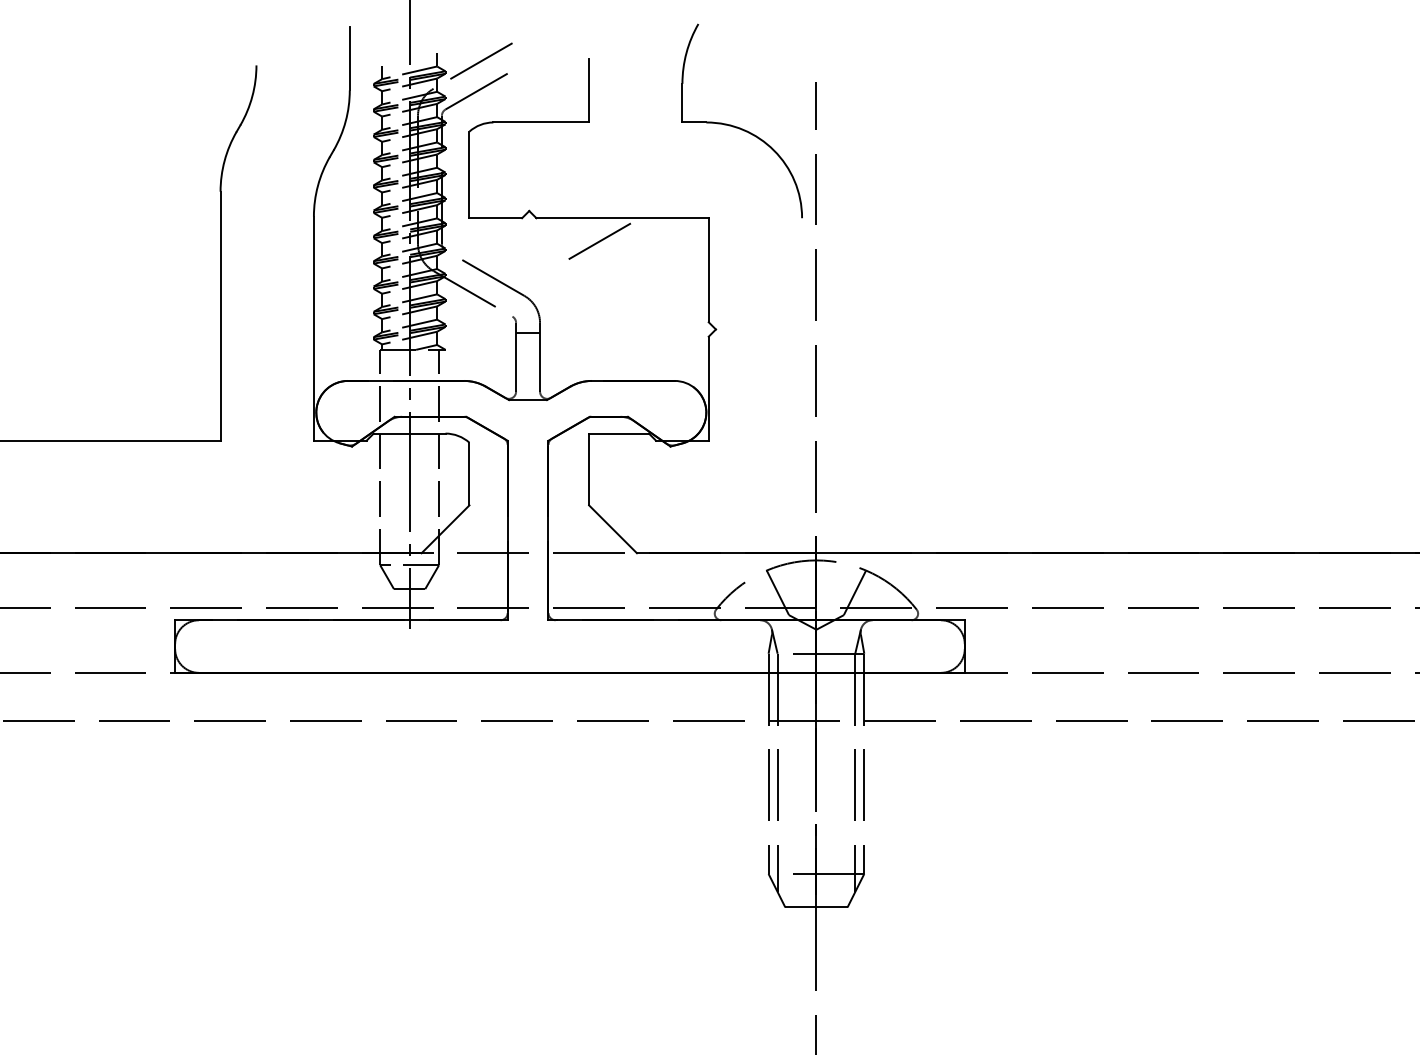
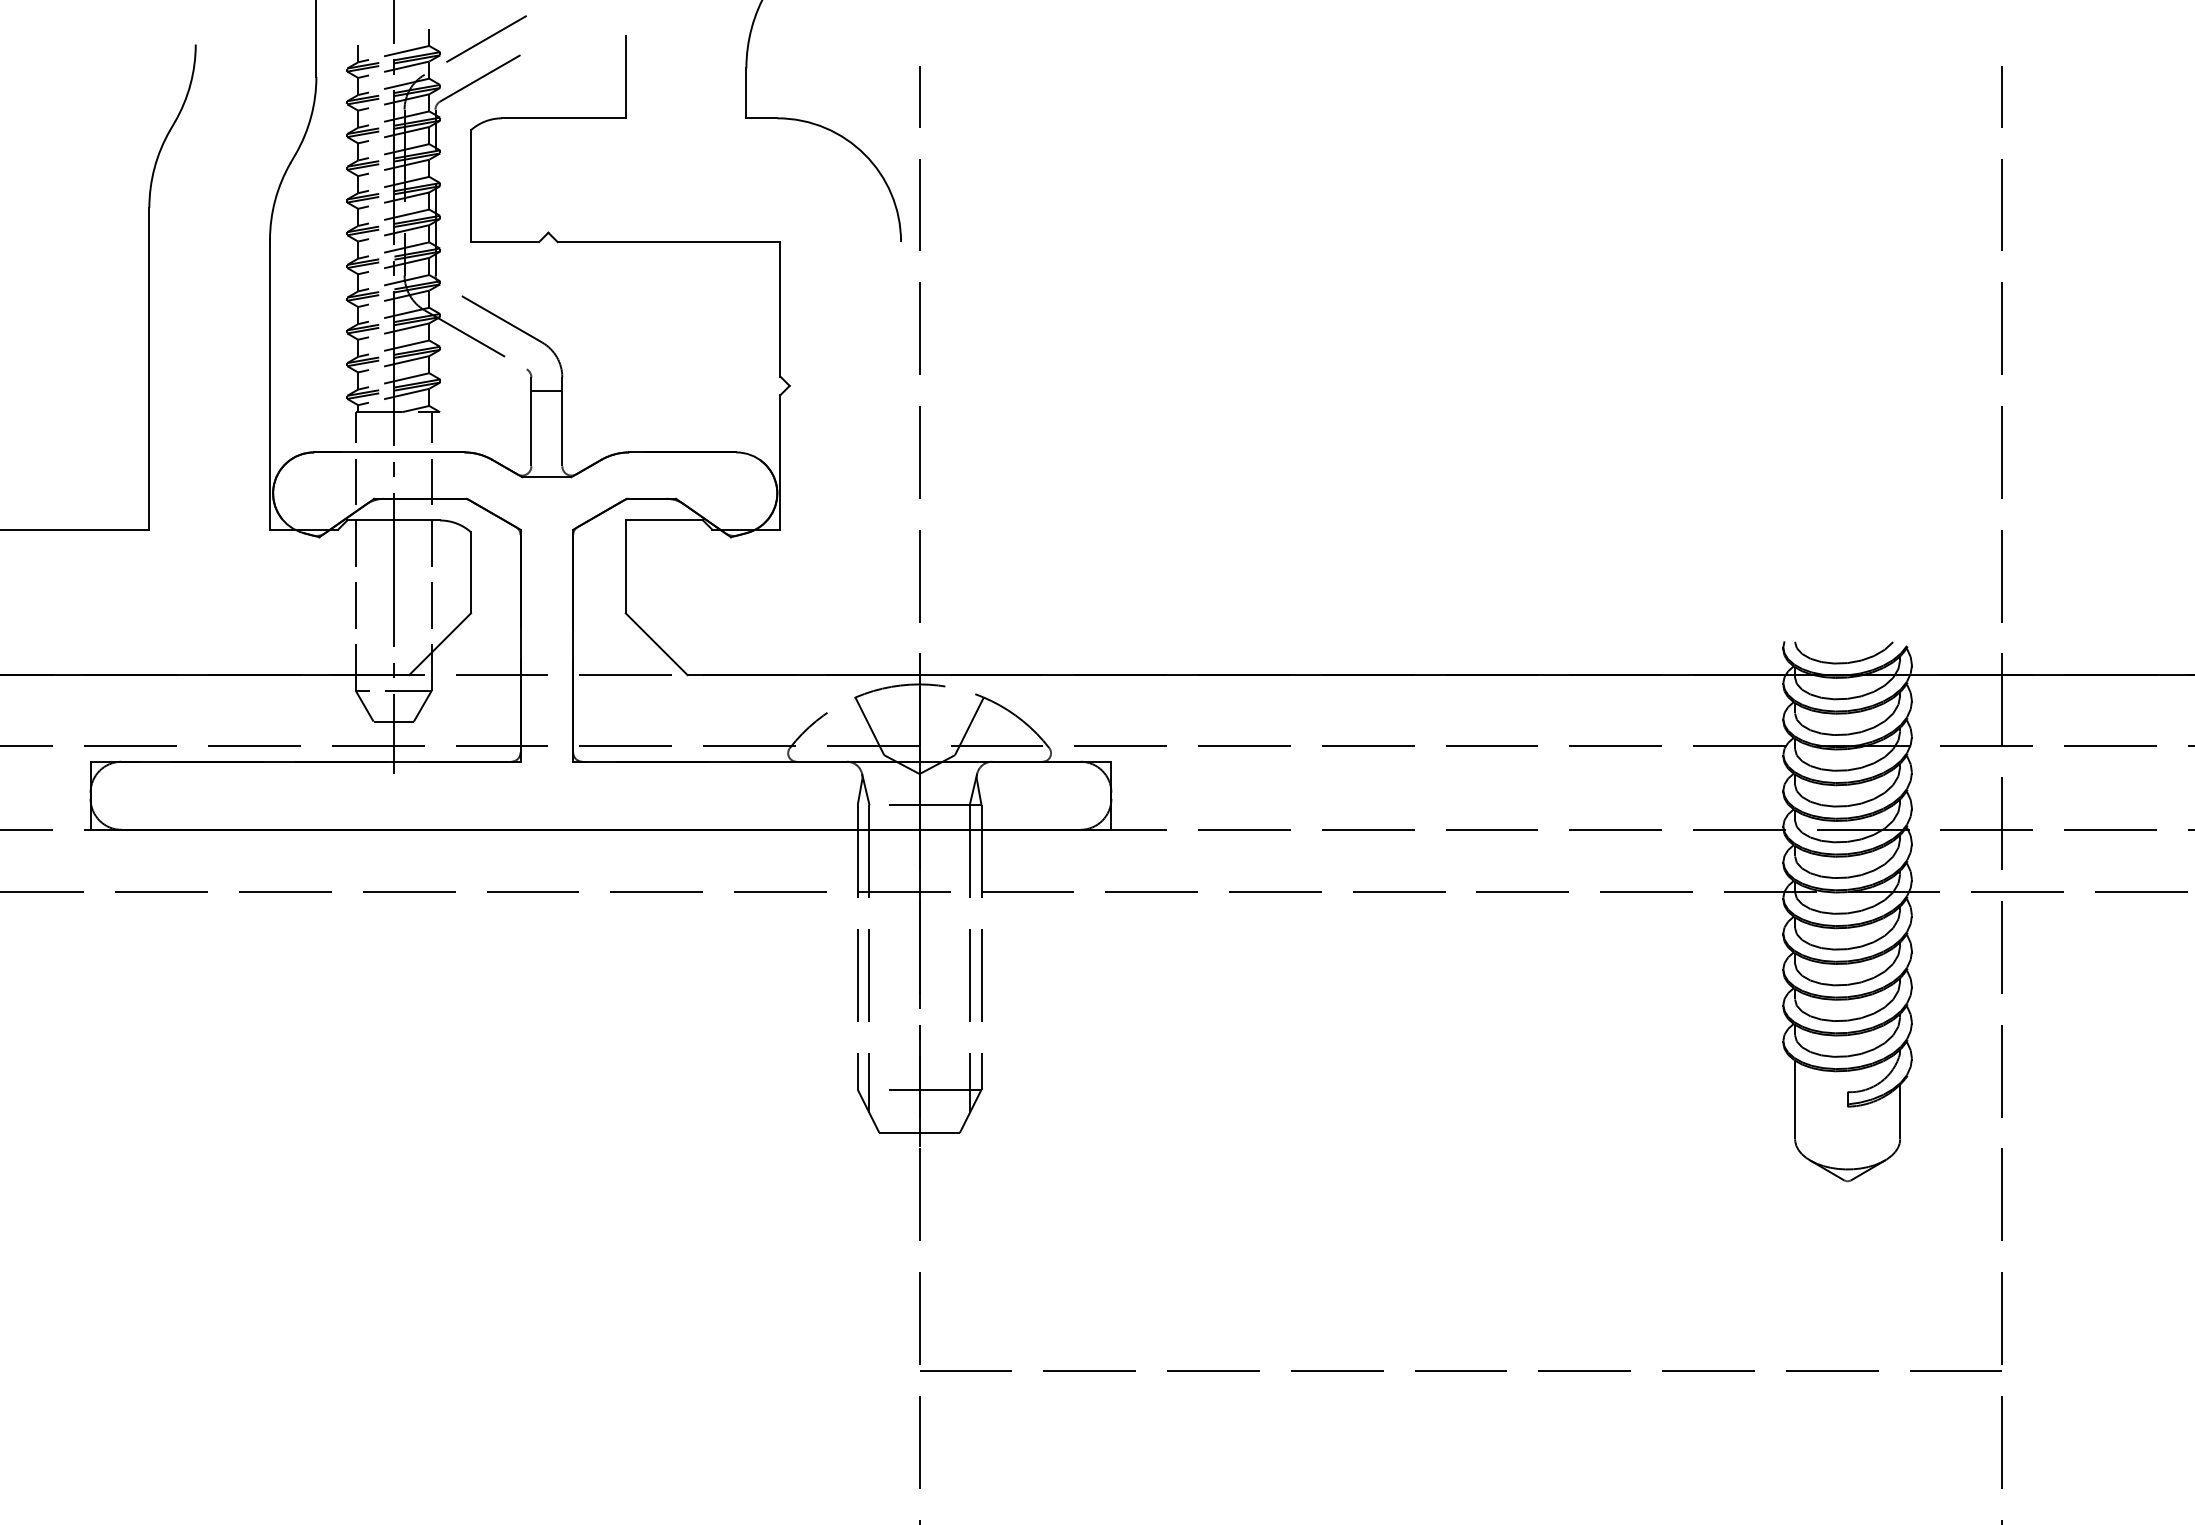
line: (599, 240) -> (639, 271), removed

